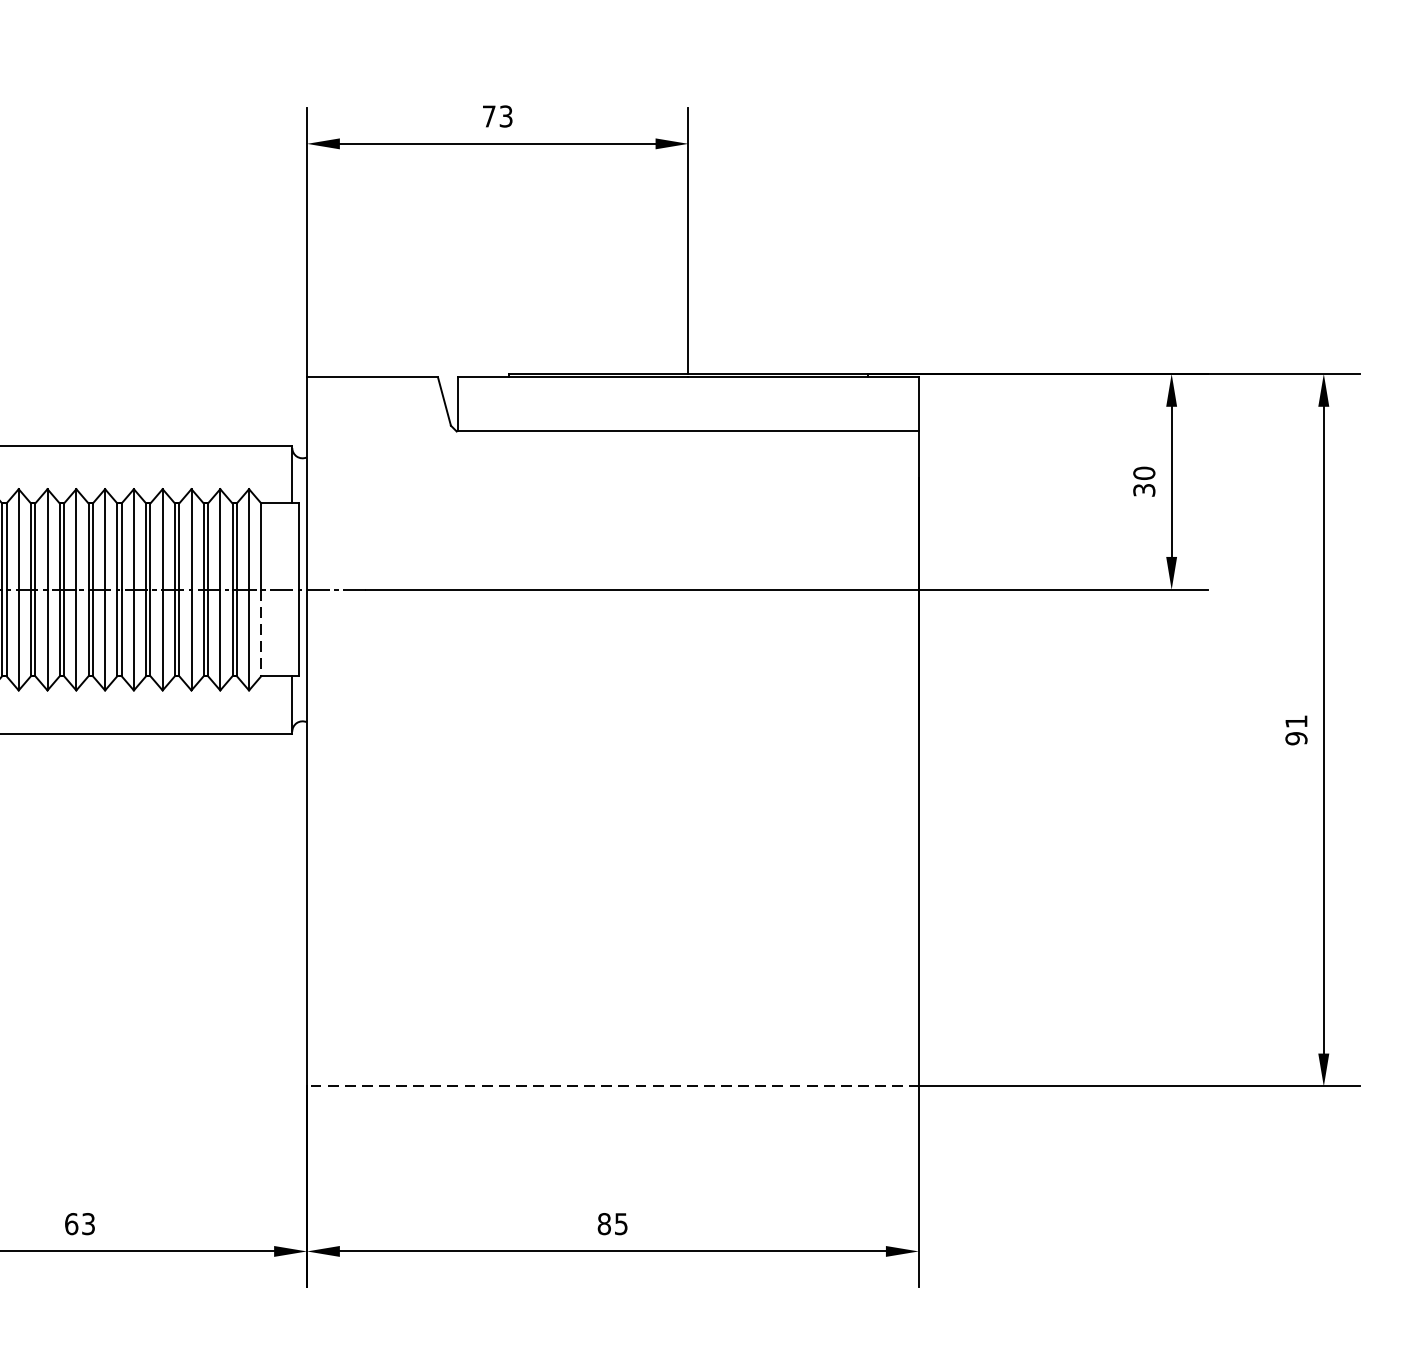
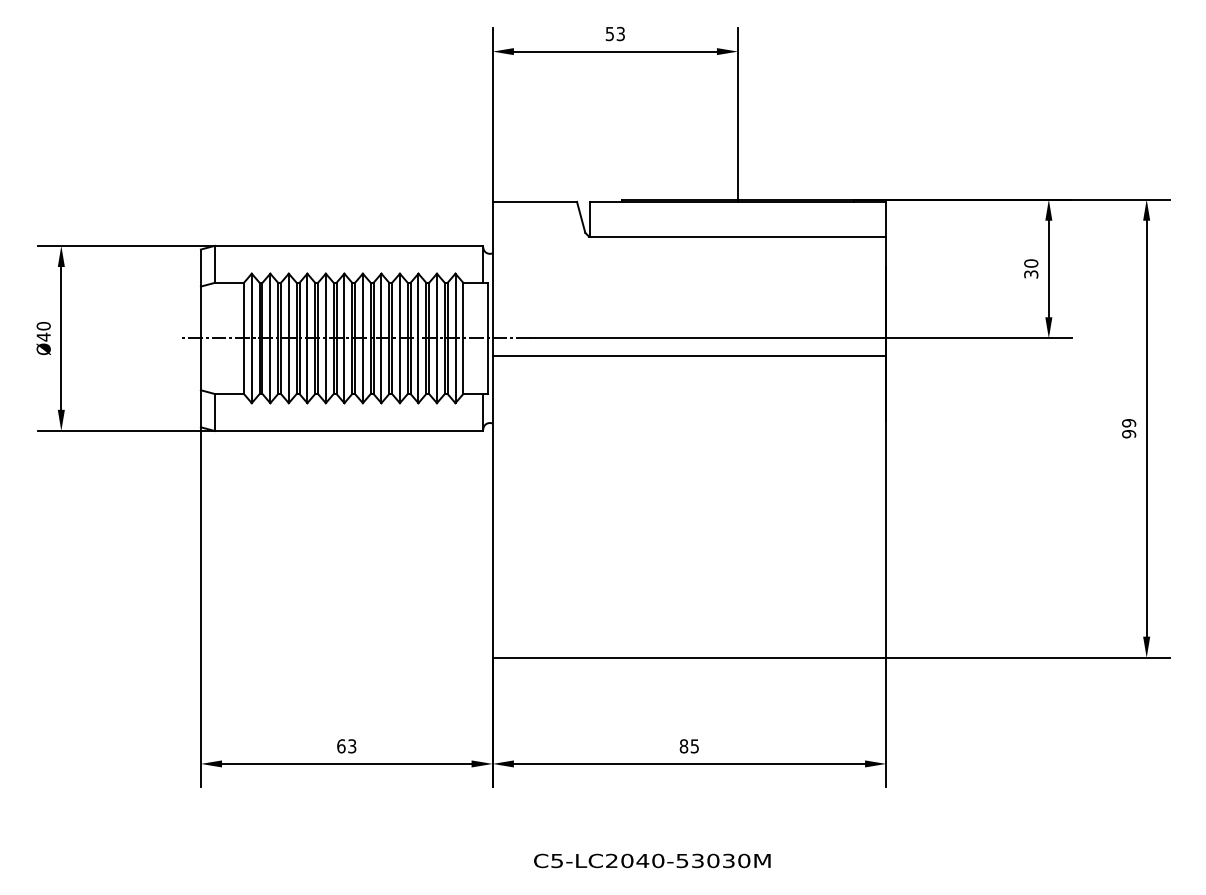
text: (488, 117) -> (609, 34), 73 -> 53
line: (612, 616) -> (689, 355), added
line: (261, 633) -> (463, 366), dashed -> solid
text: (1297, 722) -> (1129, 423), 91 -> 99
line: (614, 1085) -> (690, 657), dashed -> solid

